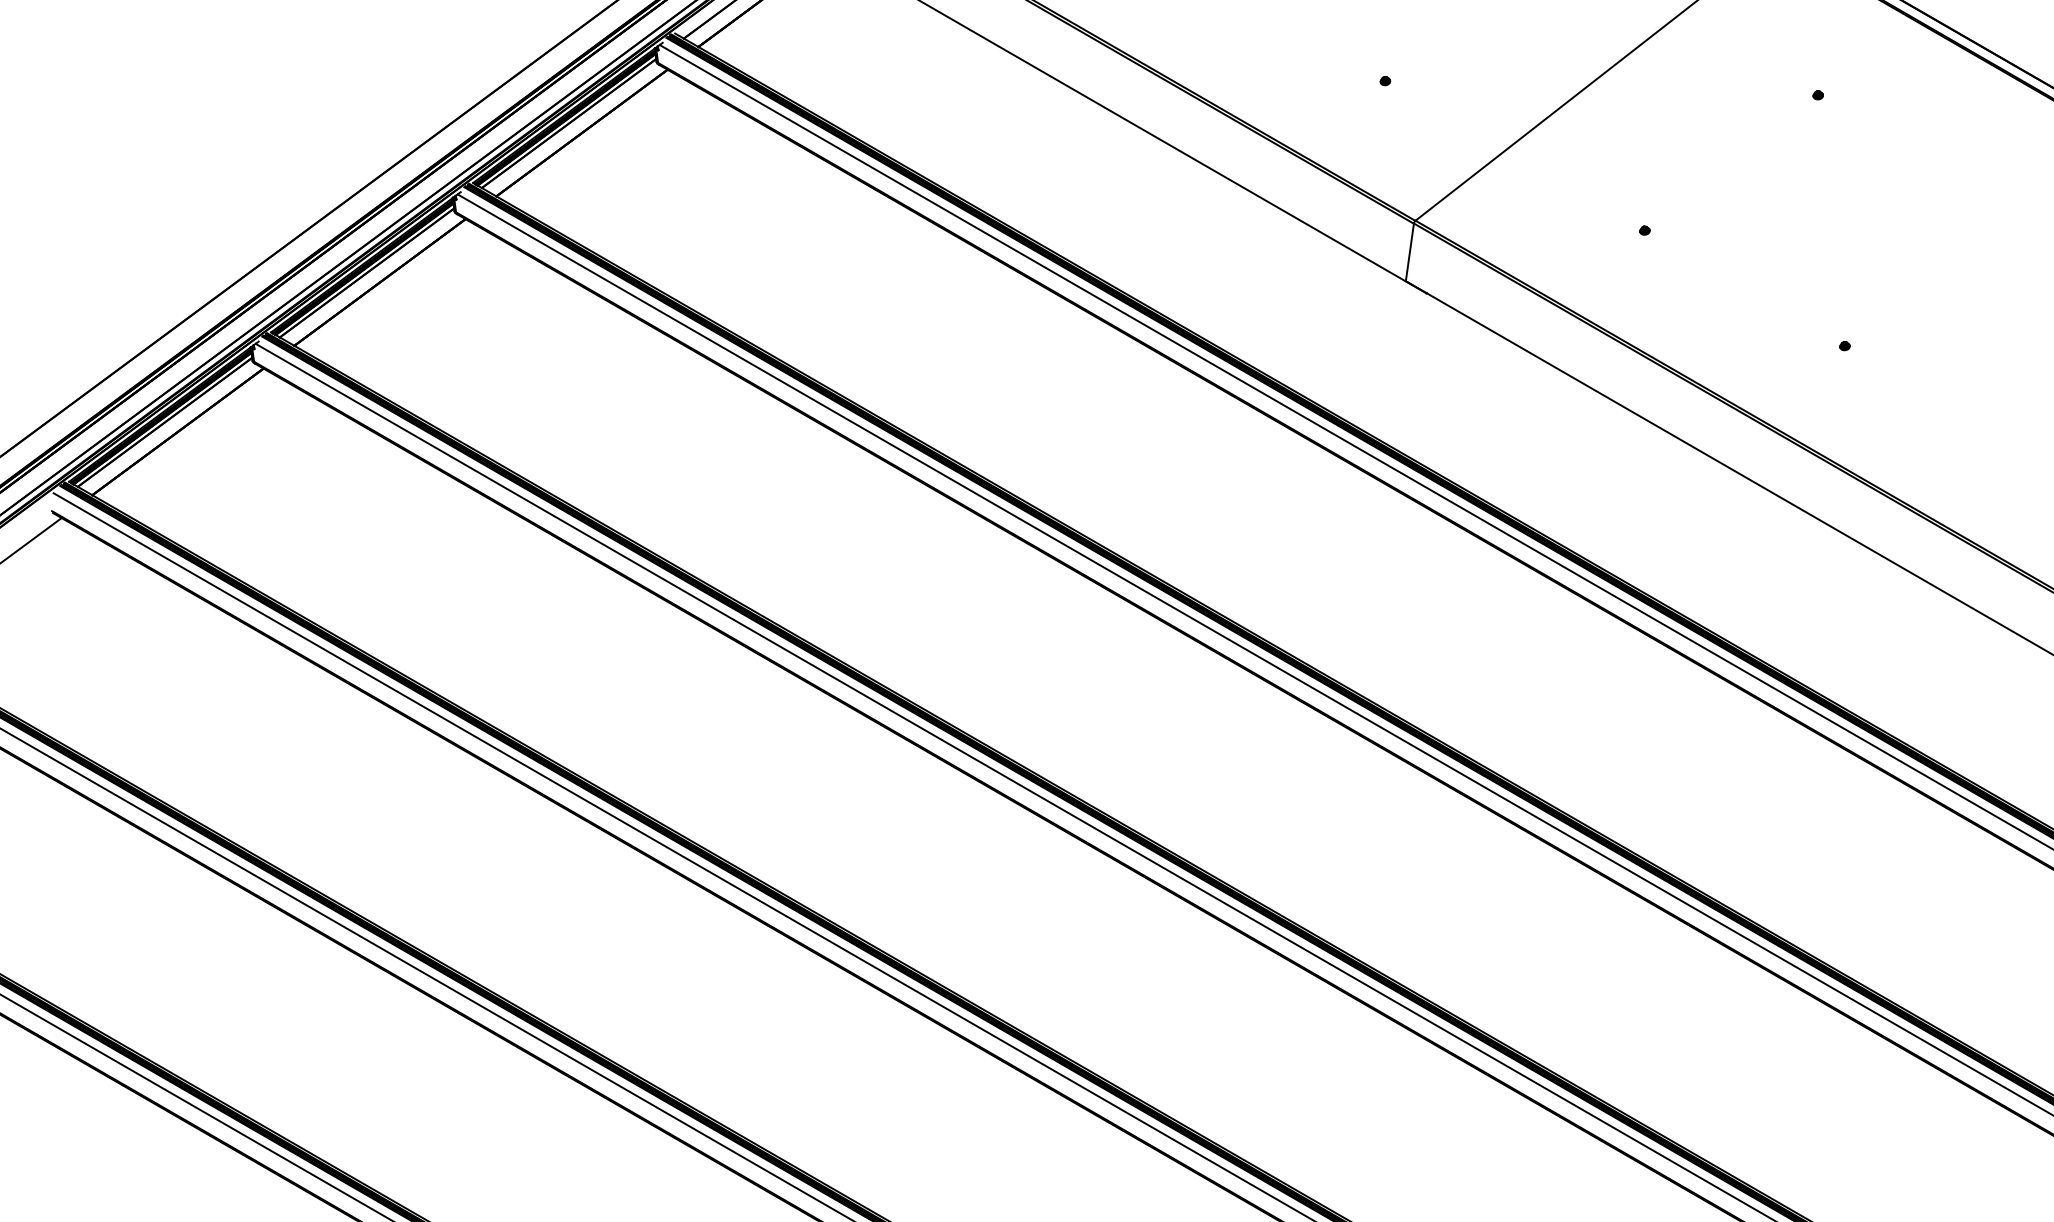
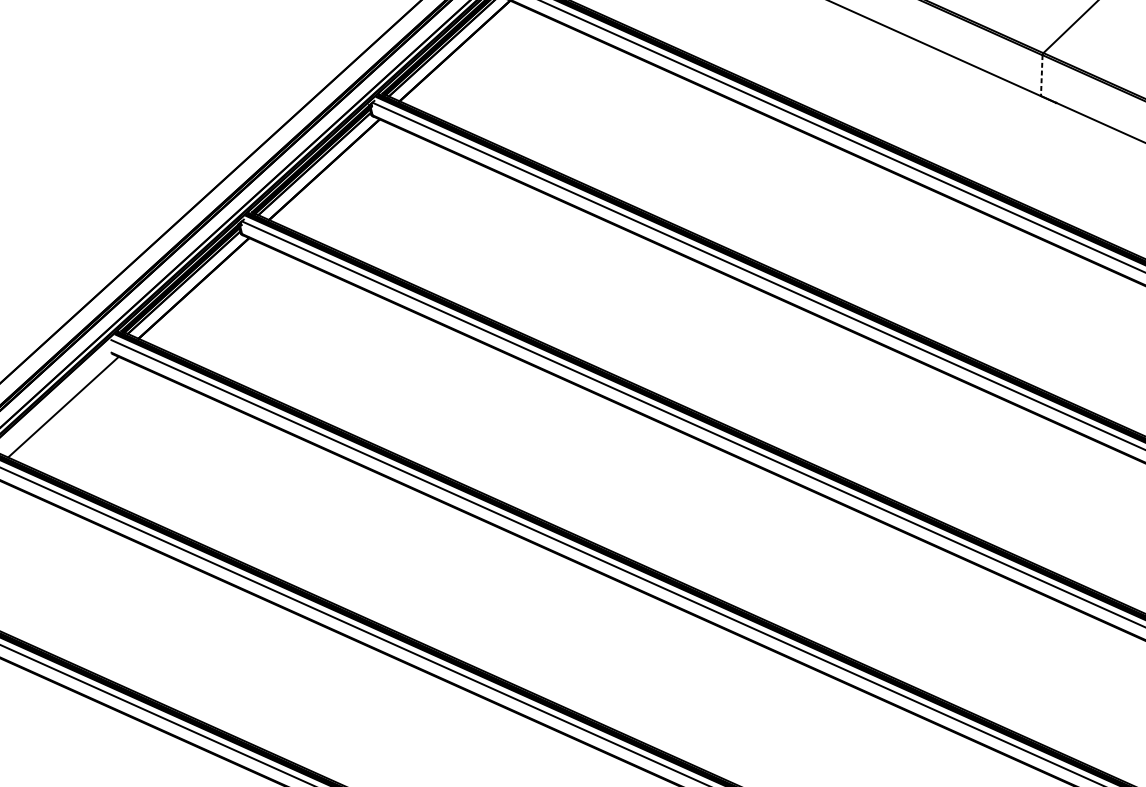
line: (1409, 252) -> (1041, 75), solid -> dashed

